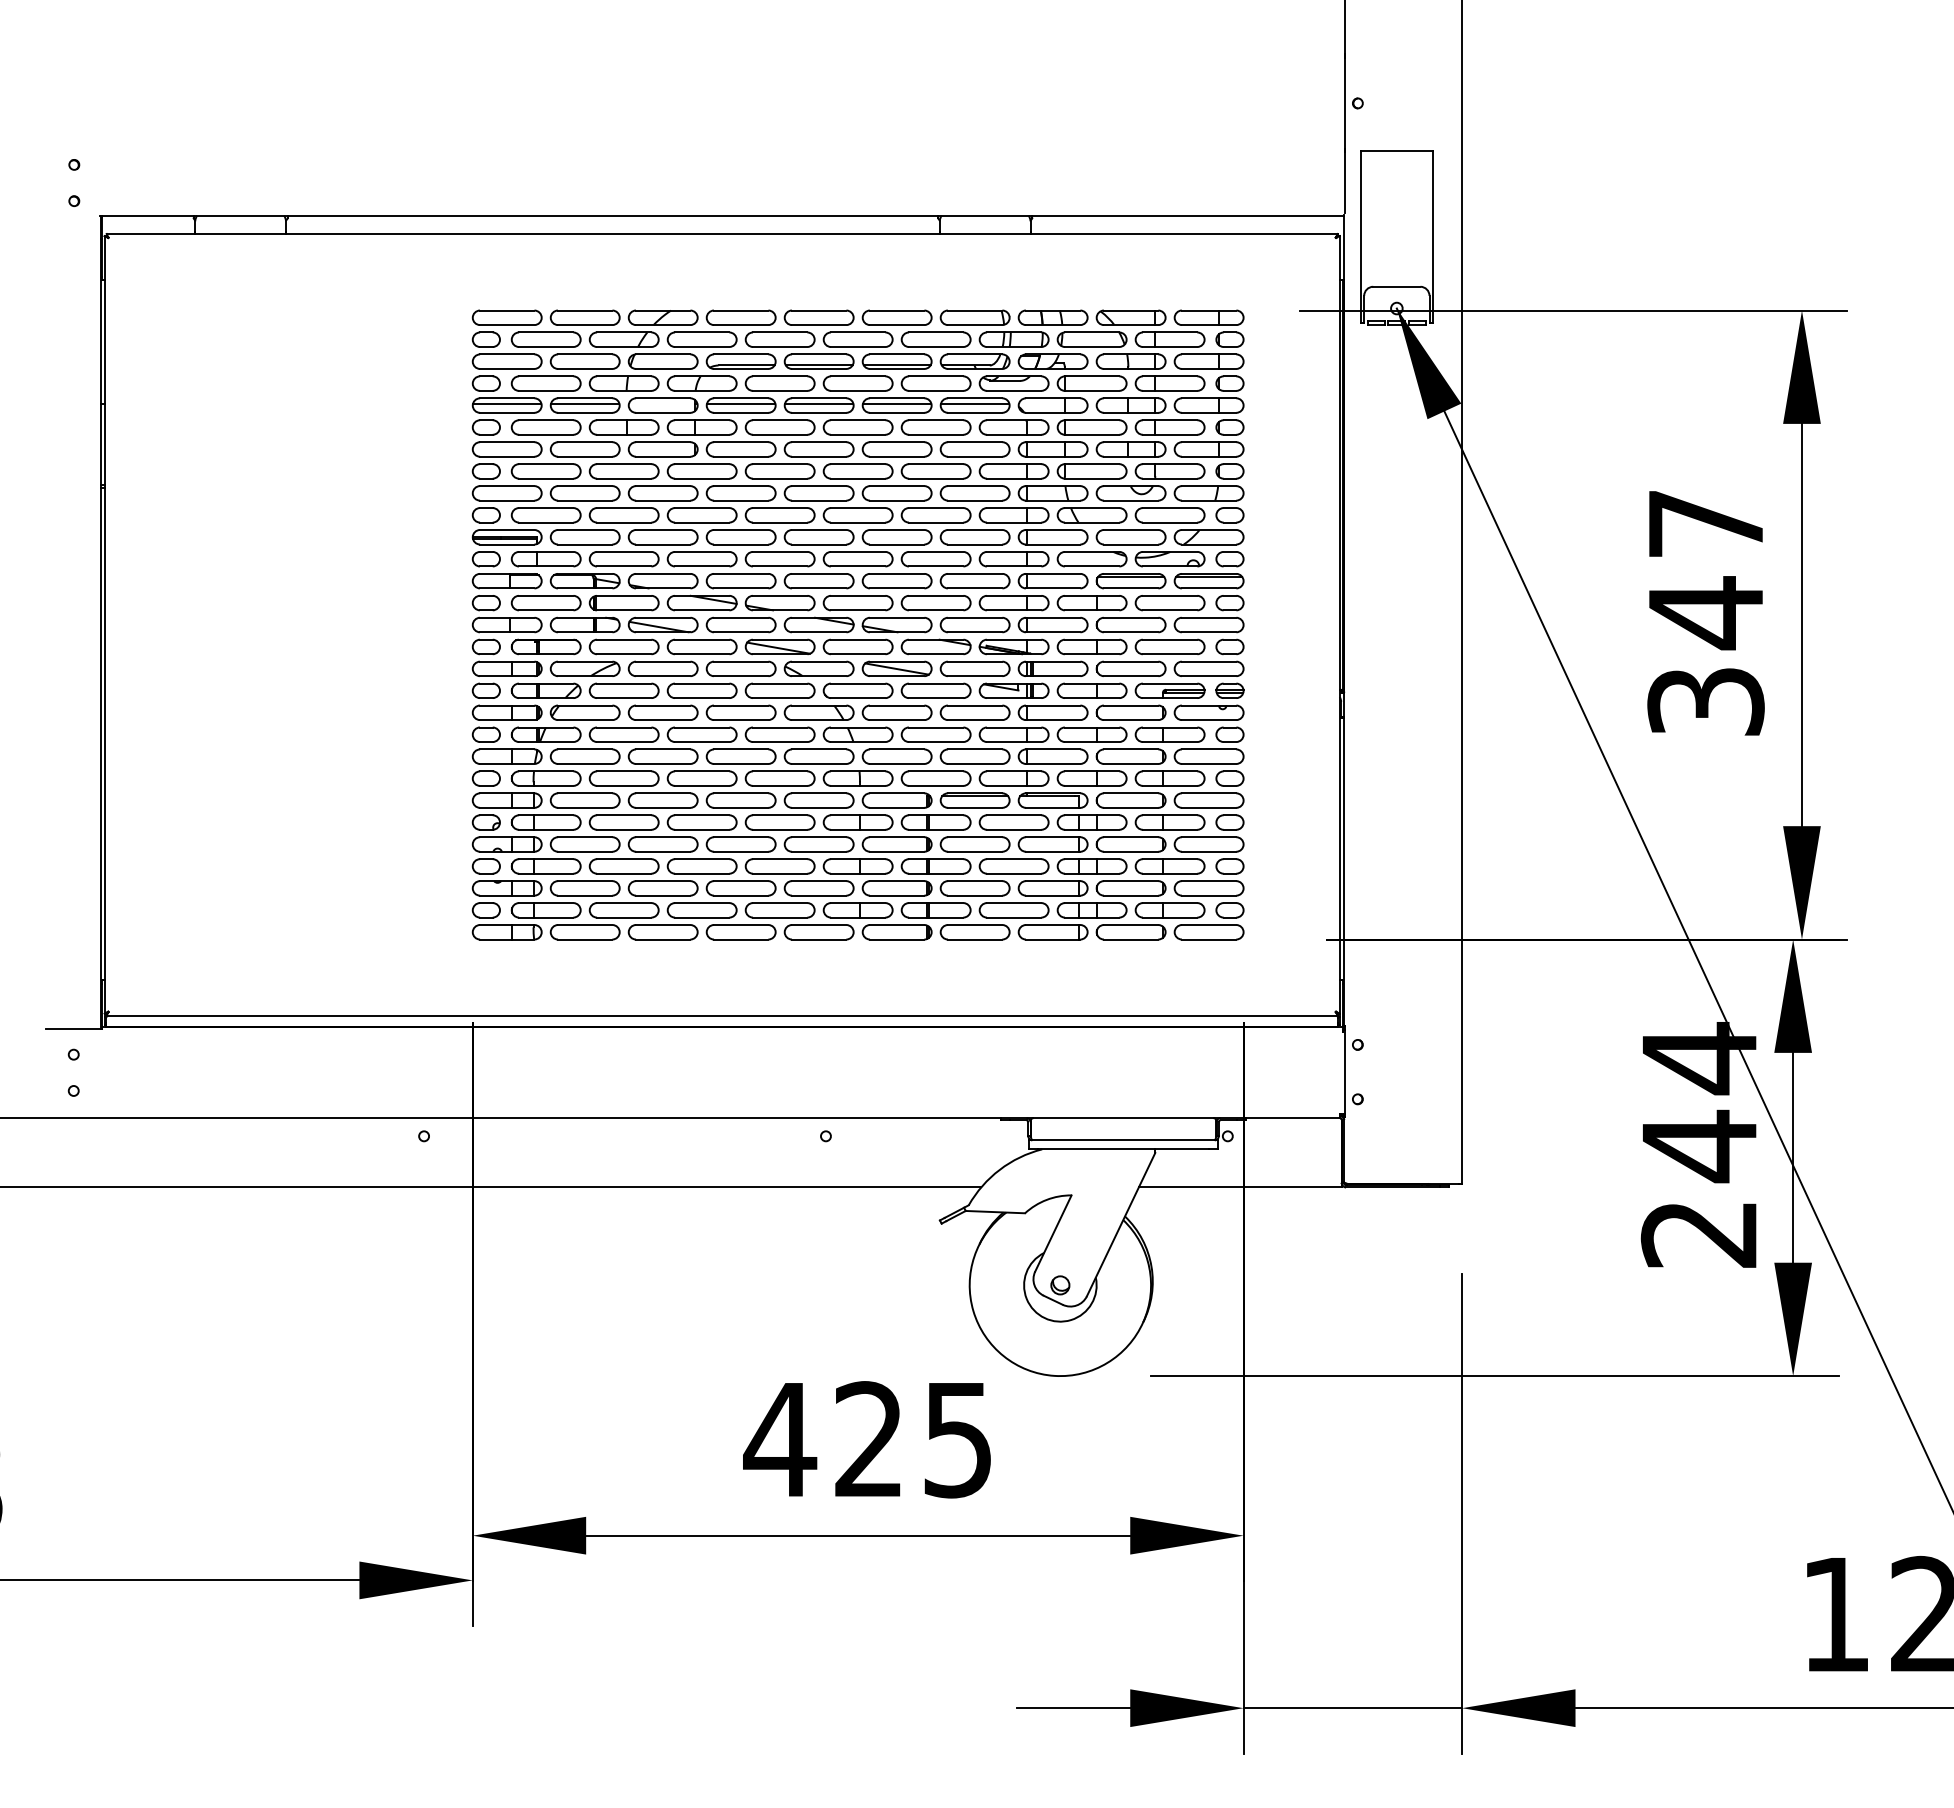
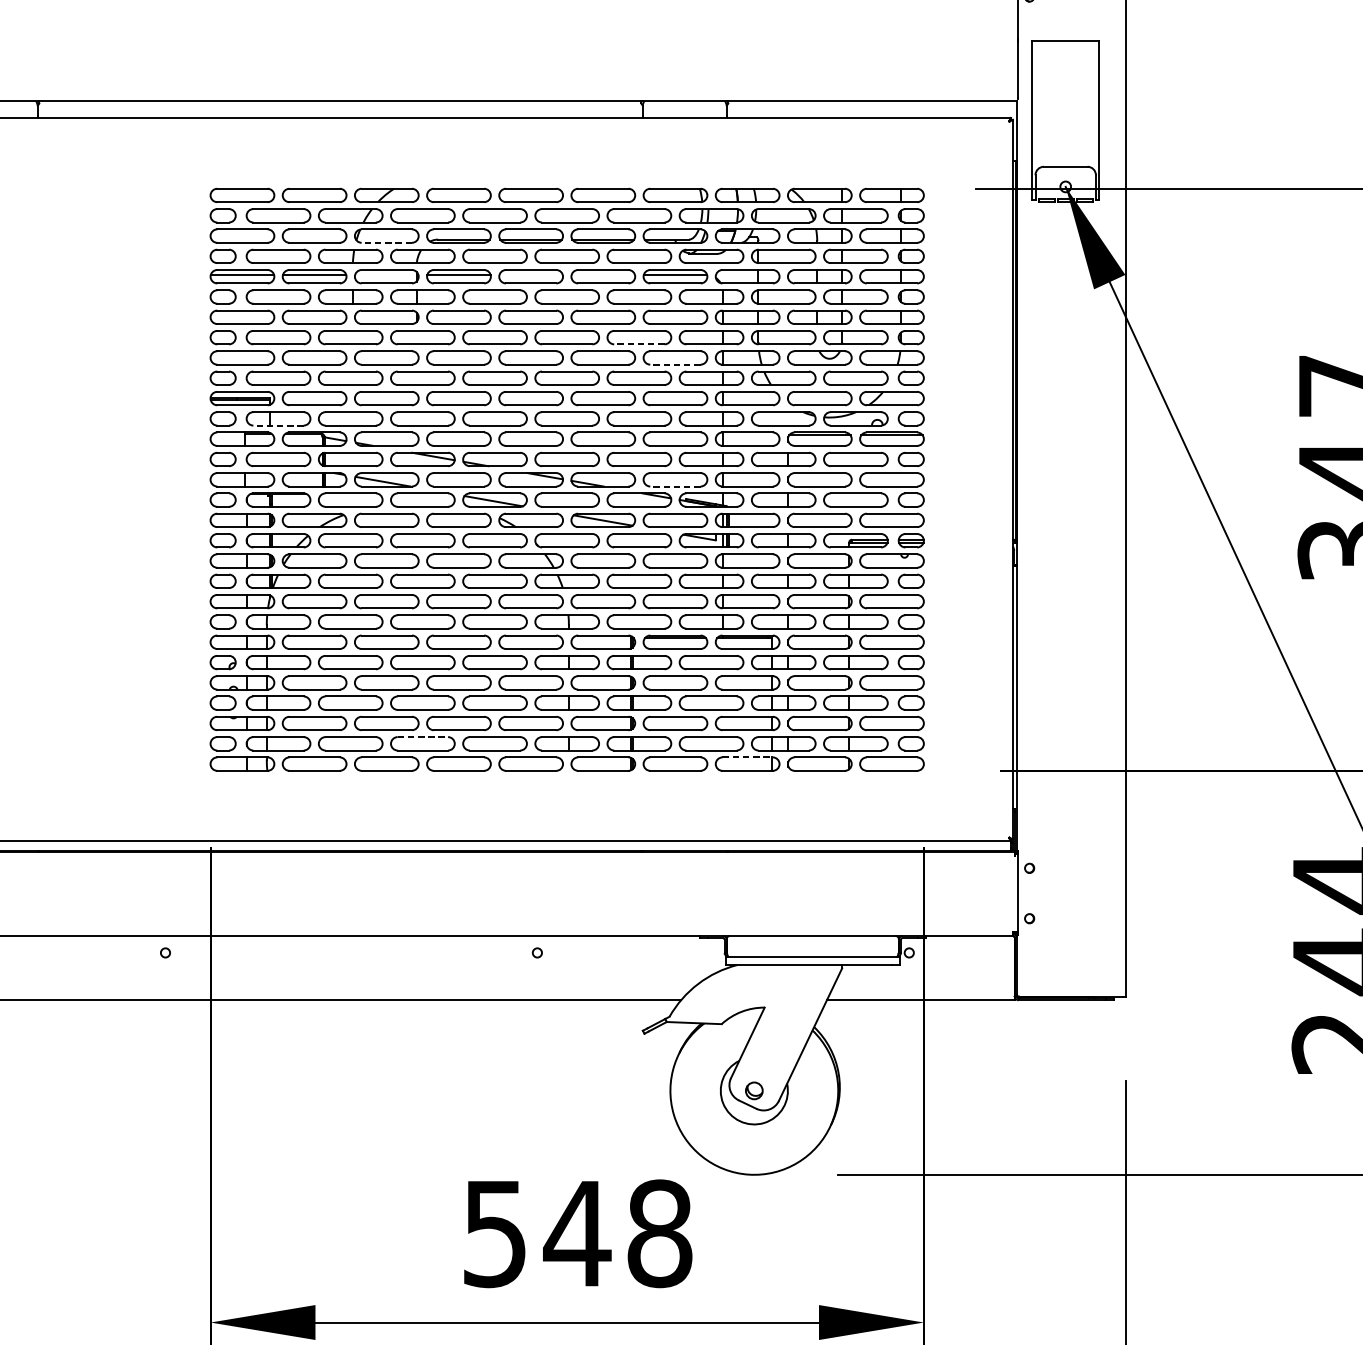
line: (662, 368) -> (386, 242), solid -> dashed
line: (819, 403) -> (531, 274), removed
line: (897, 403) -> (603, 274), removed
line: (935, 478) -> (638, 344), solid -> dashed
line: (974, 500) -> (674, 364), solid -> dashed
line: (545, 566) -> (277, 425), solid -> dashed
line: (974, 632) -> (674, 486), solid -> dashed
line: (702, 903) -> (423, 737), solid -> dashed
line: (1053, 925) -> (747, 757), solid -> dashed
text: (868, 1439) -> (576, 1233), 425 -> 548

